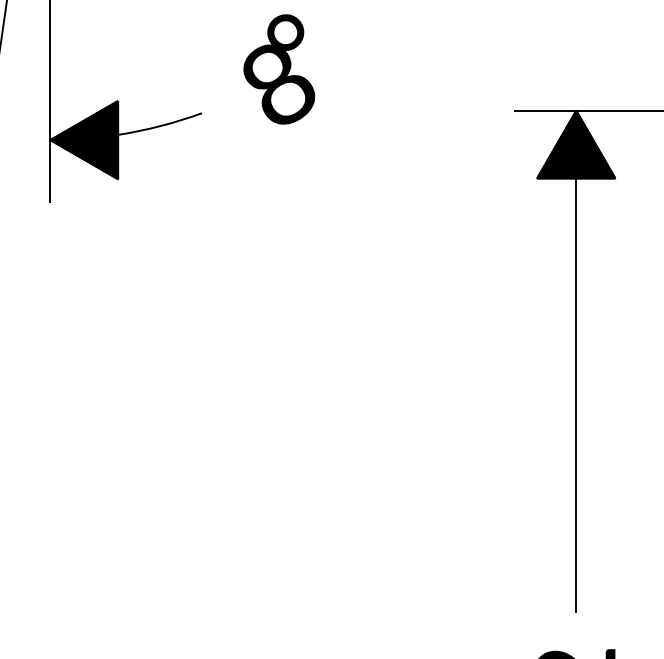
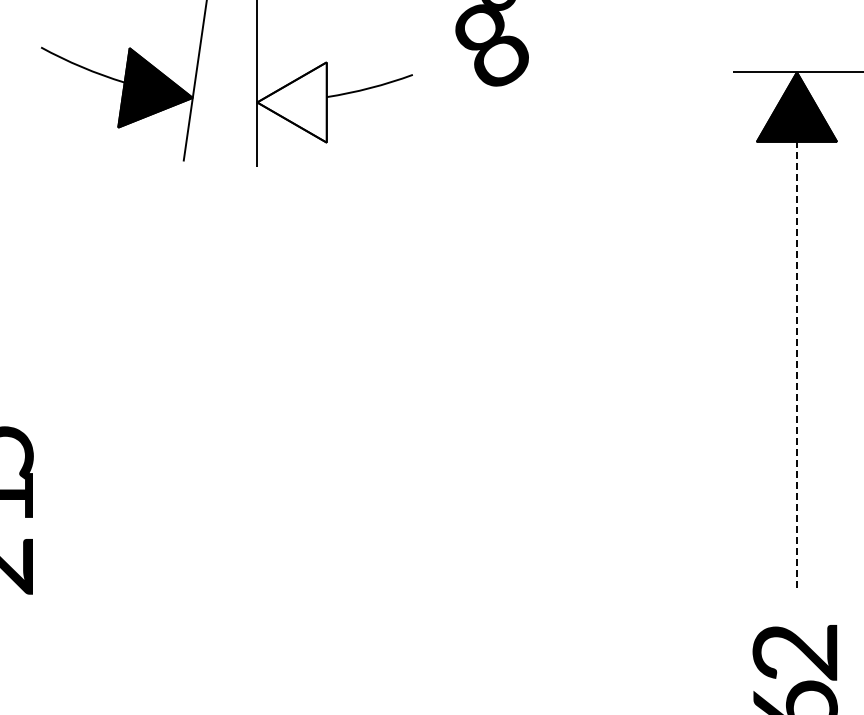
fill: (83, 140) -> (291, 102), removed
line: (575, 395) -> (796, 364), solid -> dashed

